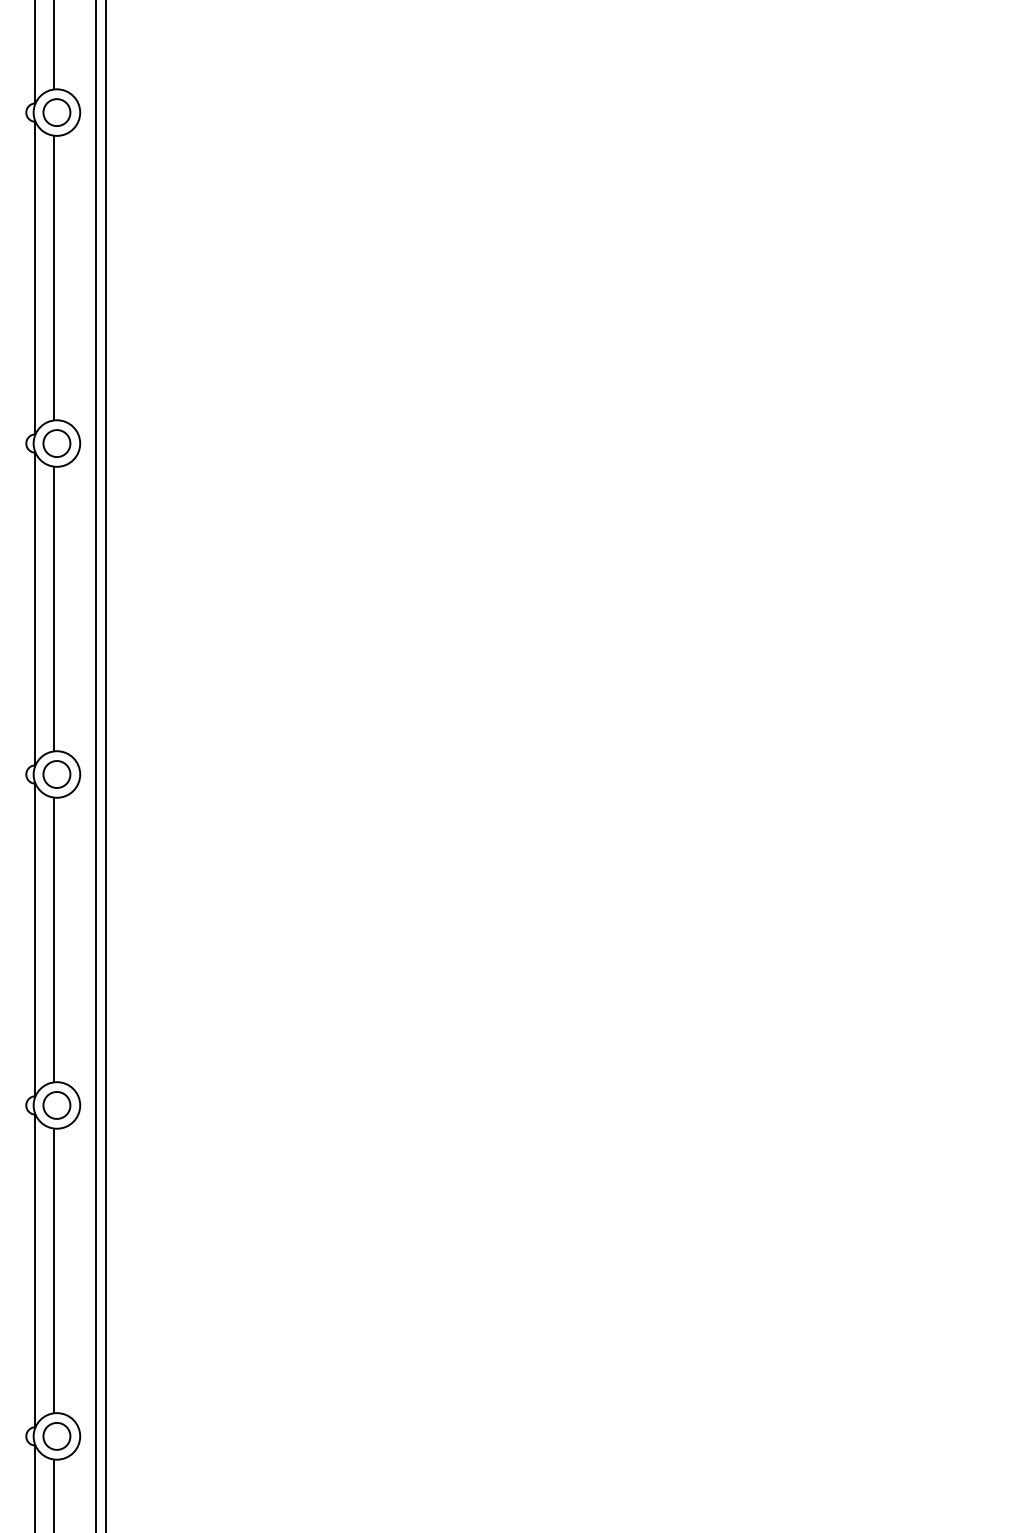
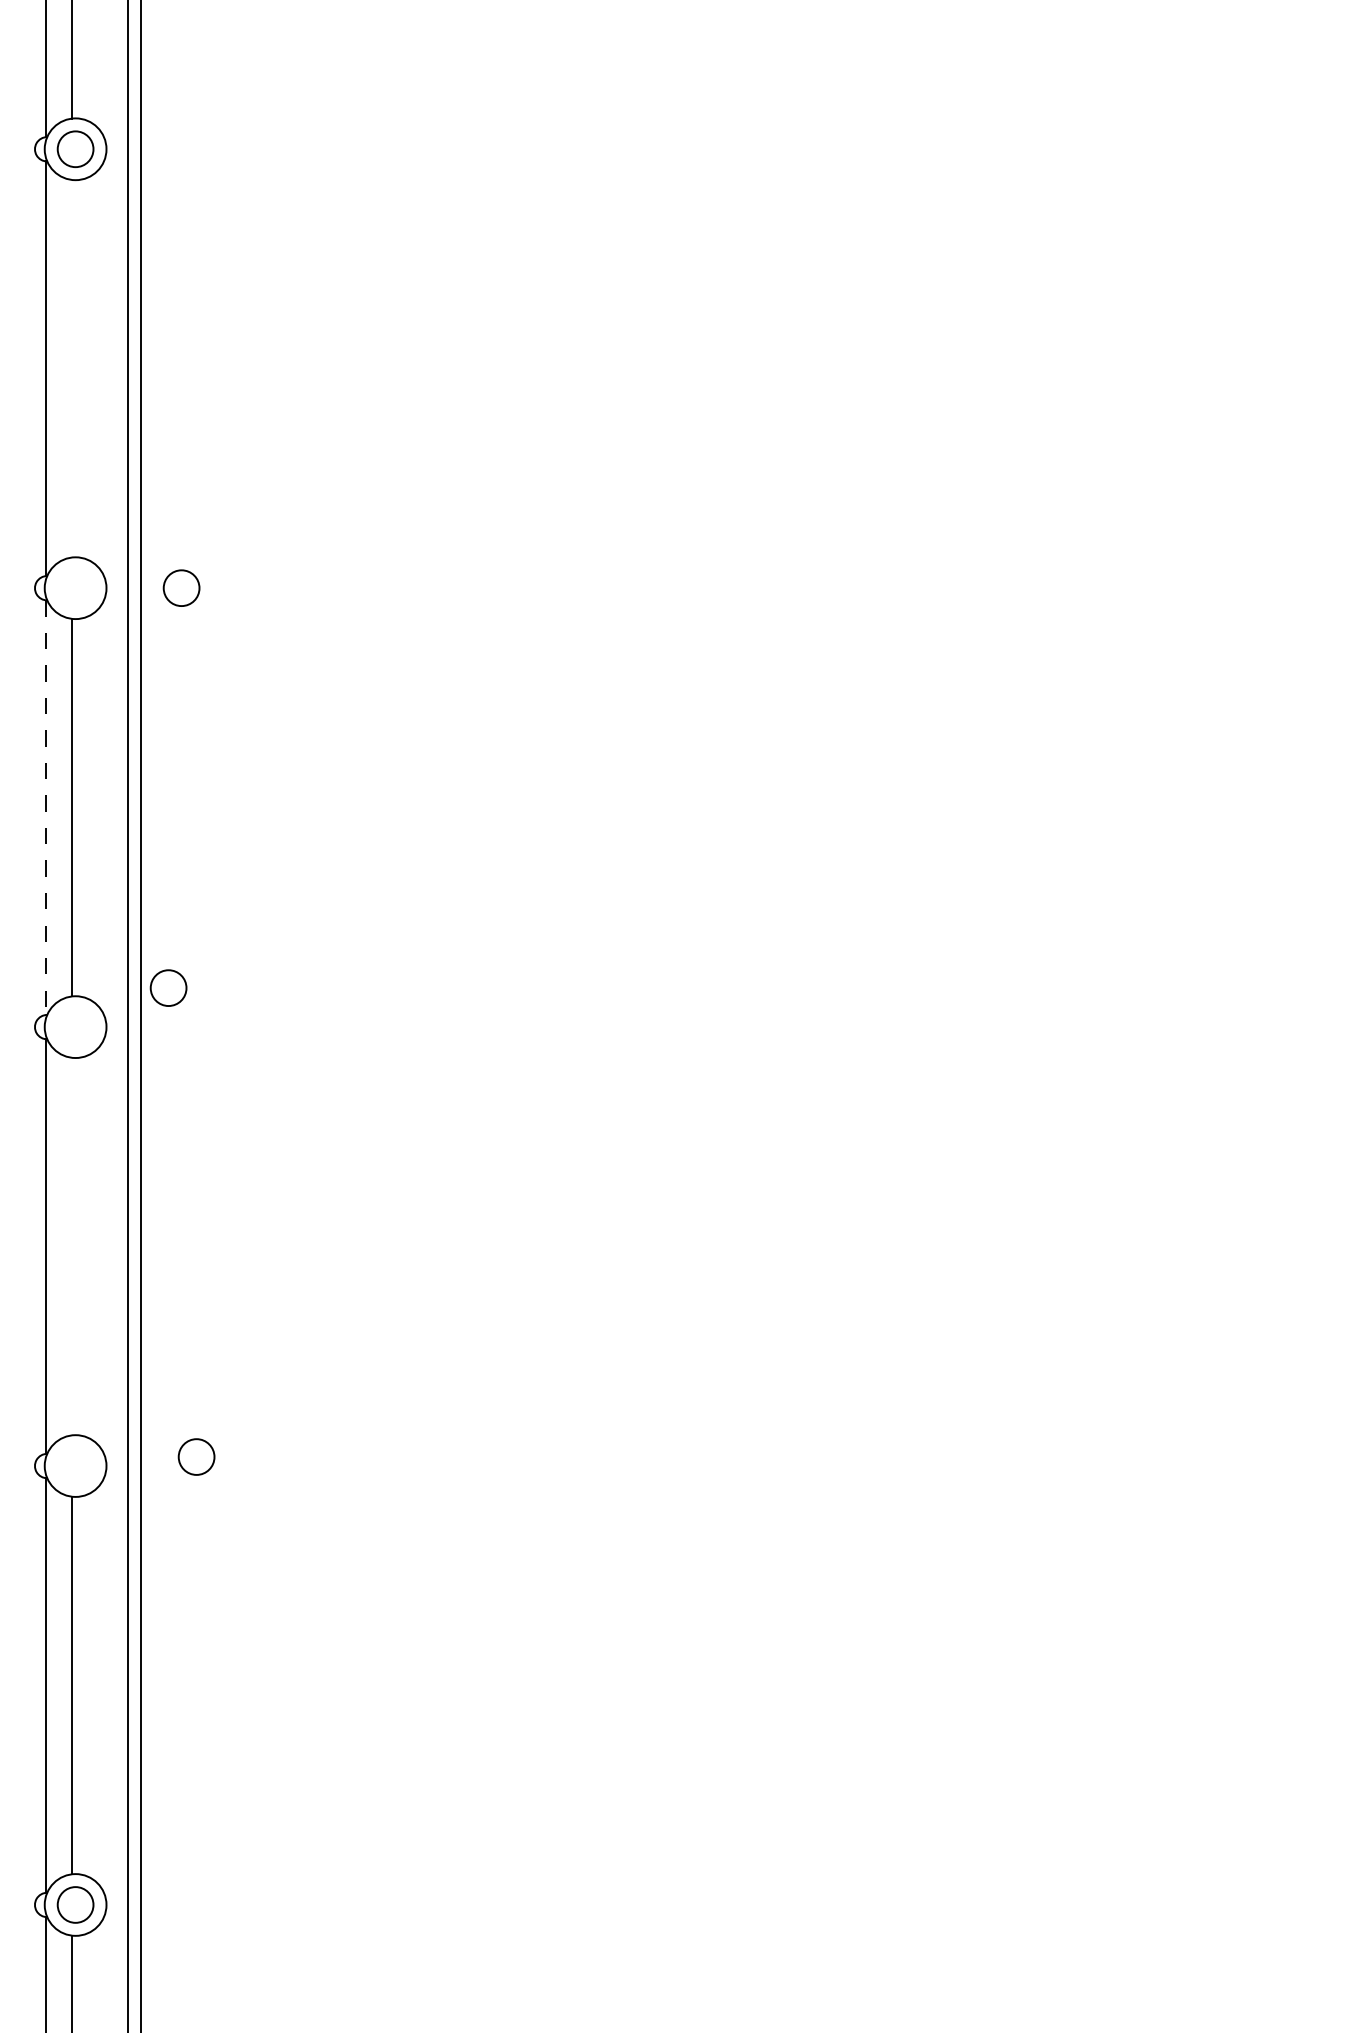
line: (54, 277) -> (72, 368), removed
circle: (56, 443) -> (181, 587), moved
line: (34, 609) -> (46, 808), solid -> dashed
circle: (56, 774) -> (168, 987), moved
line: (54, 939) -> (72, 1246), removed
circle: (56, 1105) -> (196, 1456), moved

